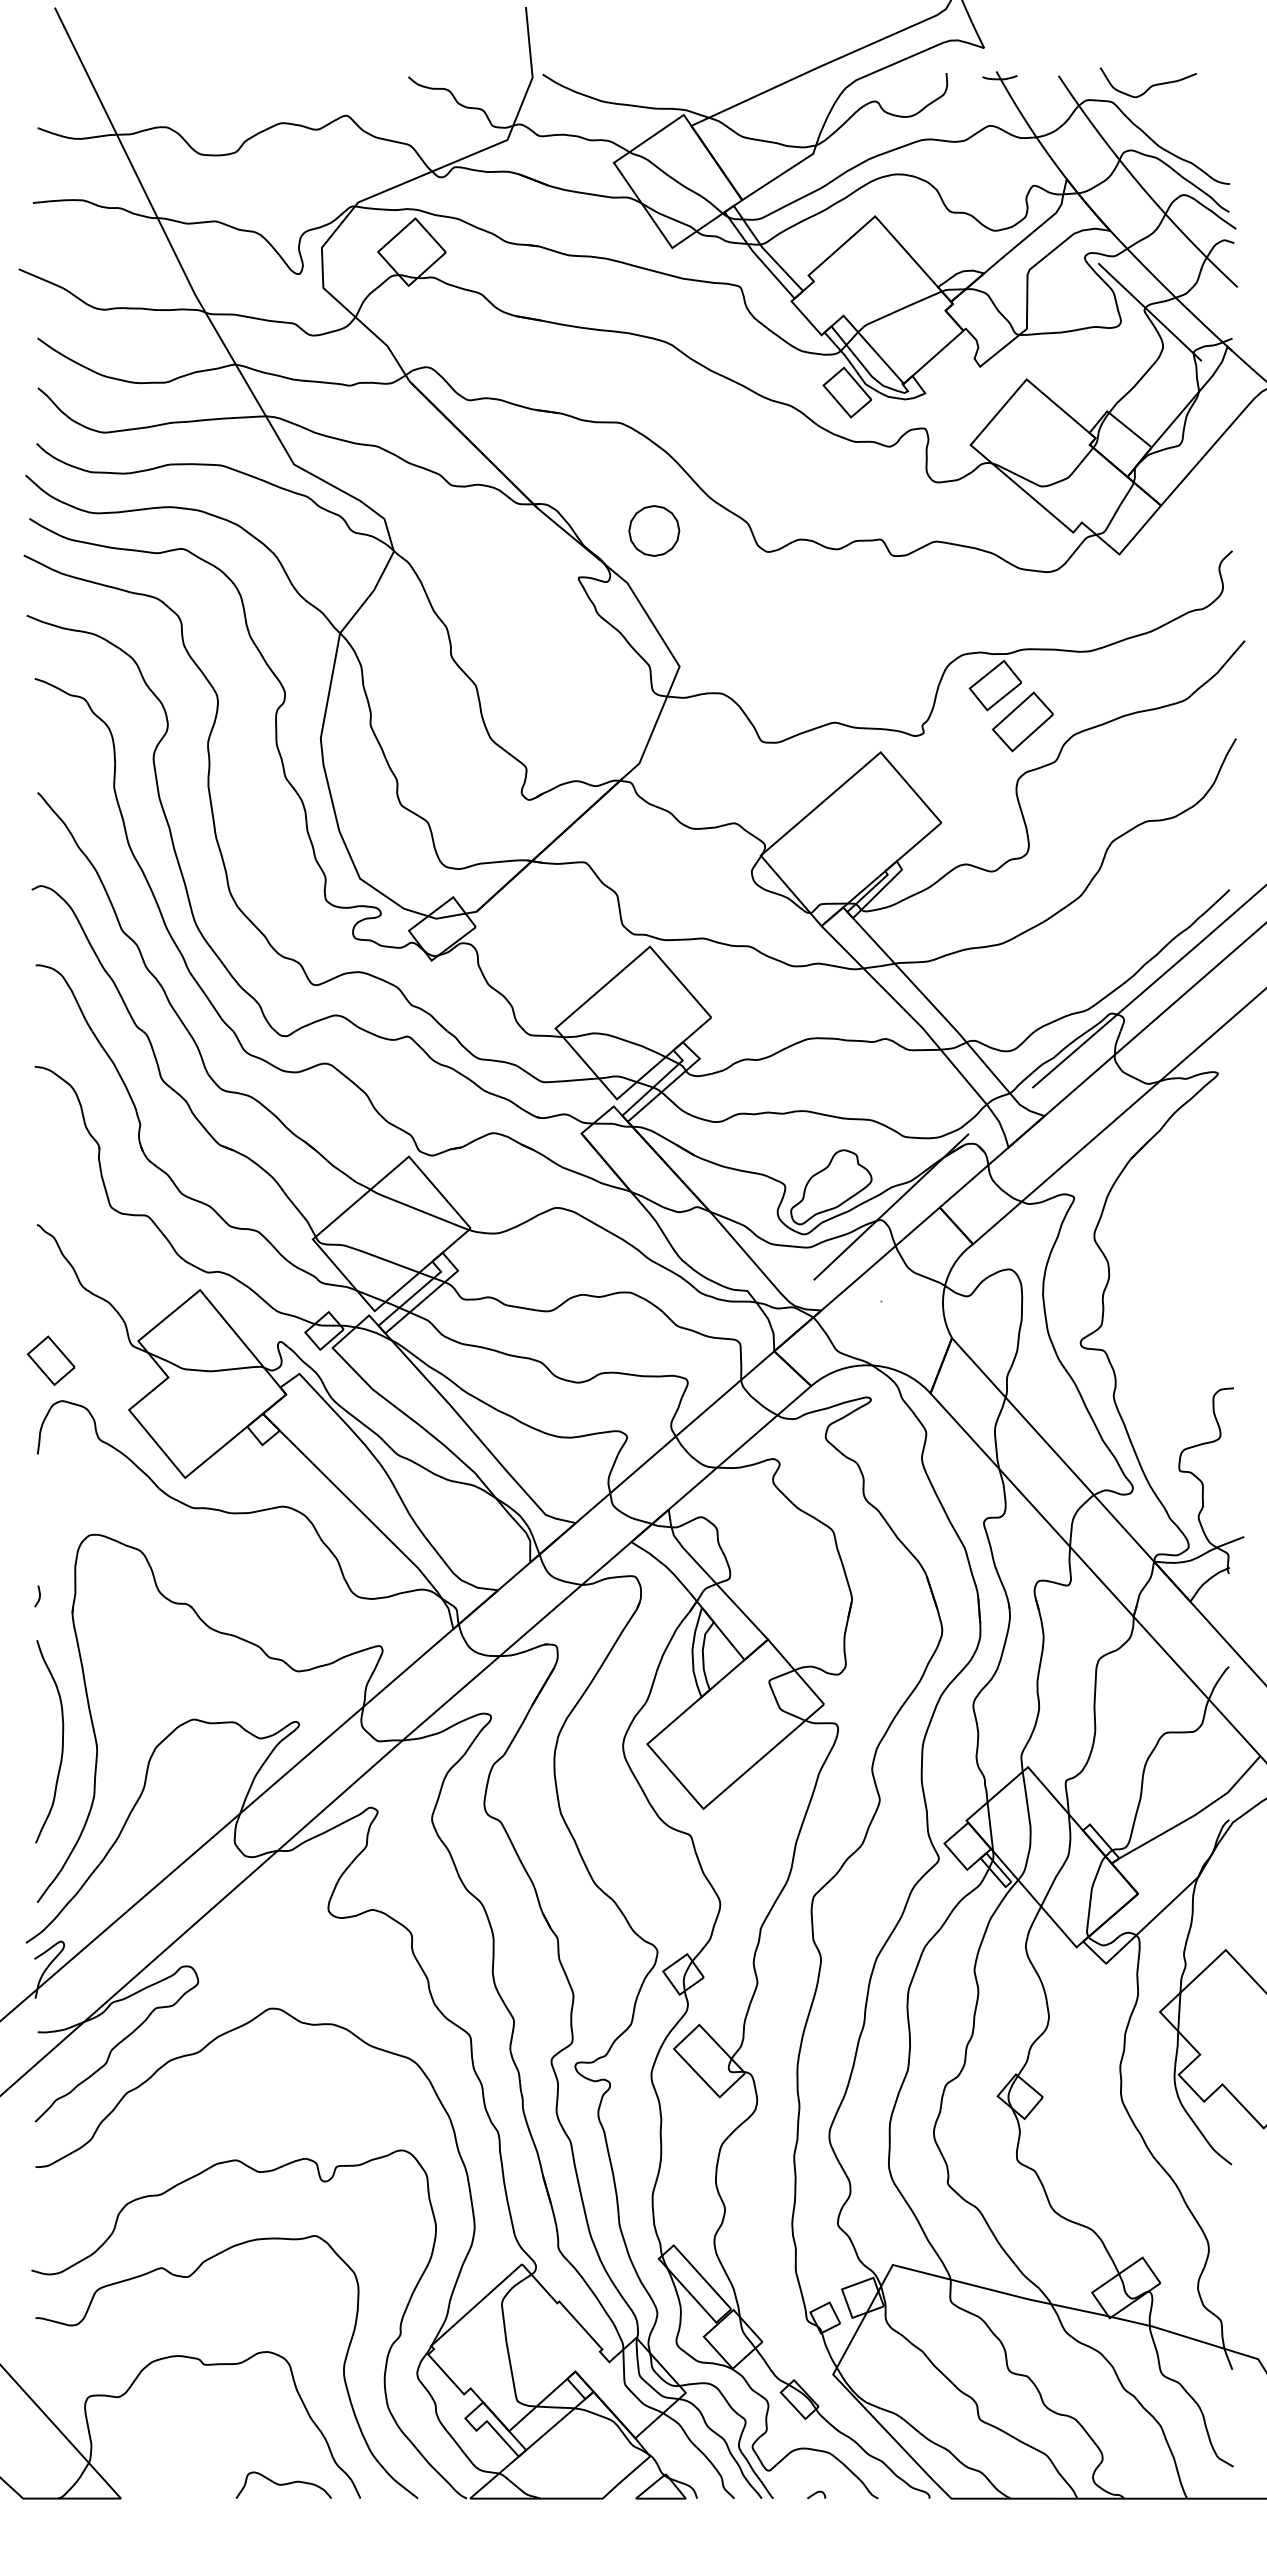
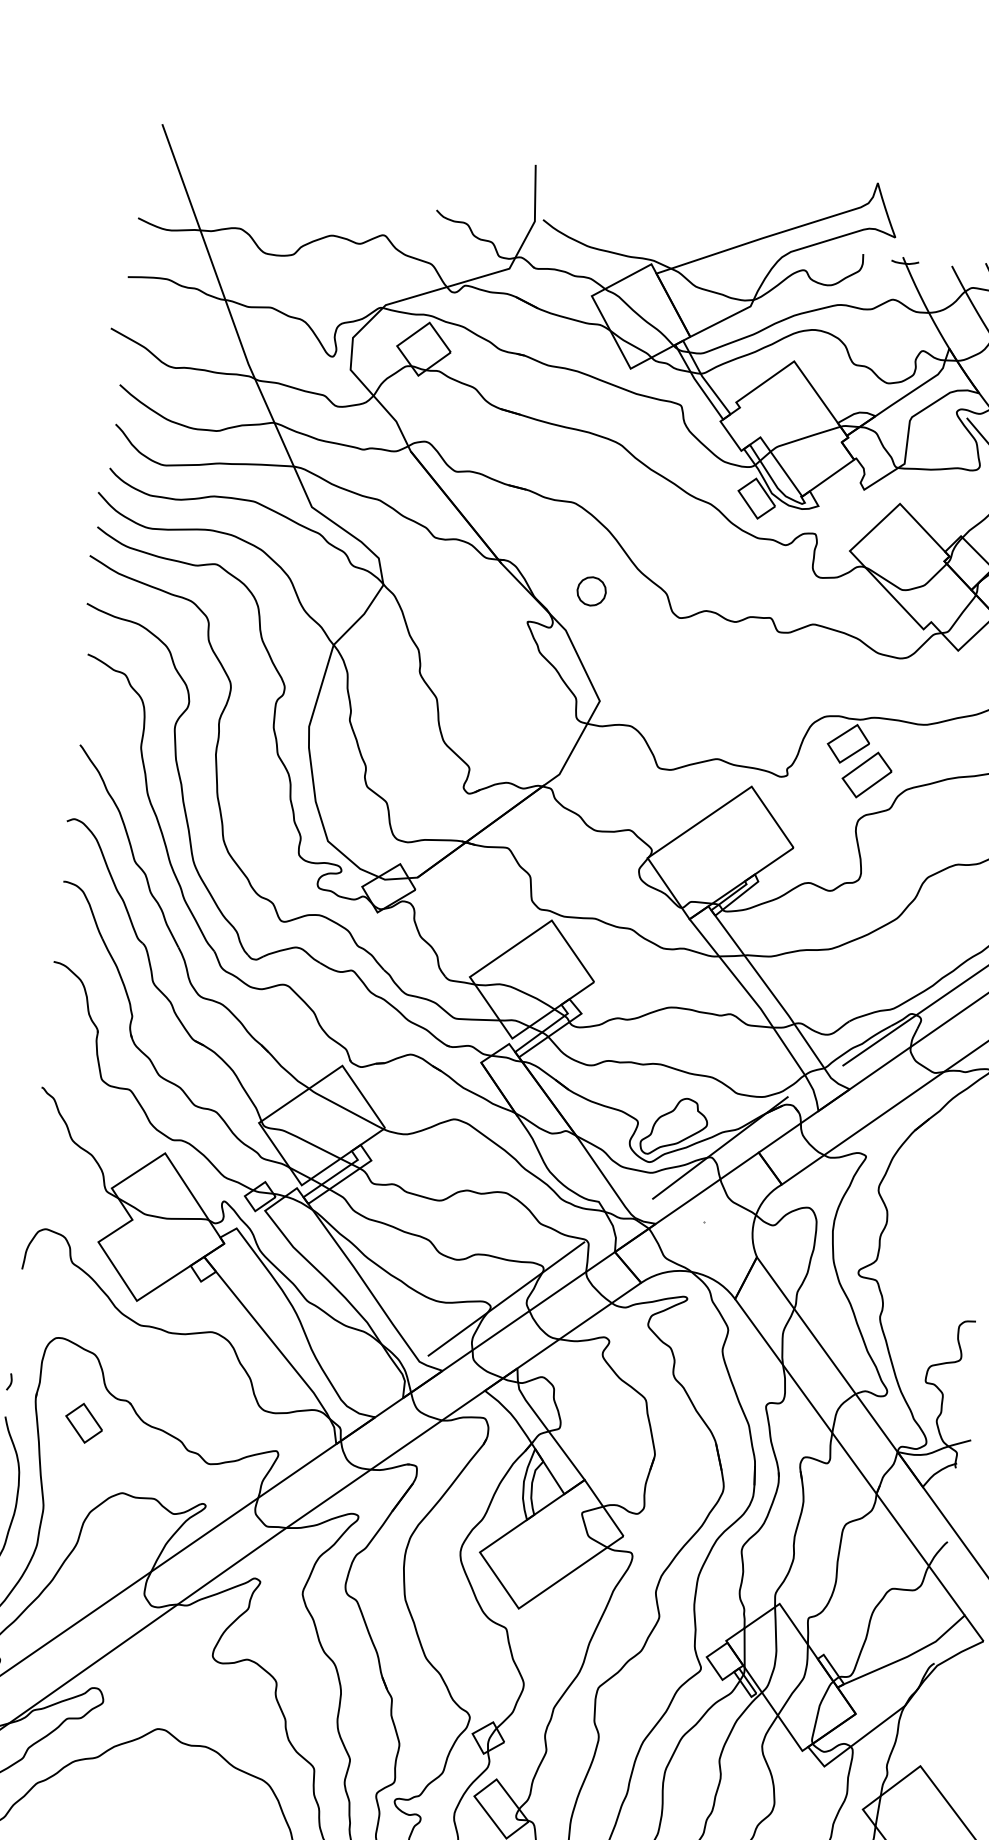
part: (654, 530) -> (591, 591), size x0.71
part: (50, 1360) -> (83, 1423), moved
line: (645, 1424) -> (506, 1298), added

